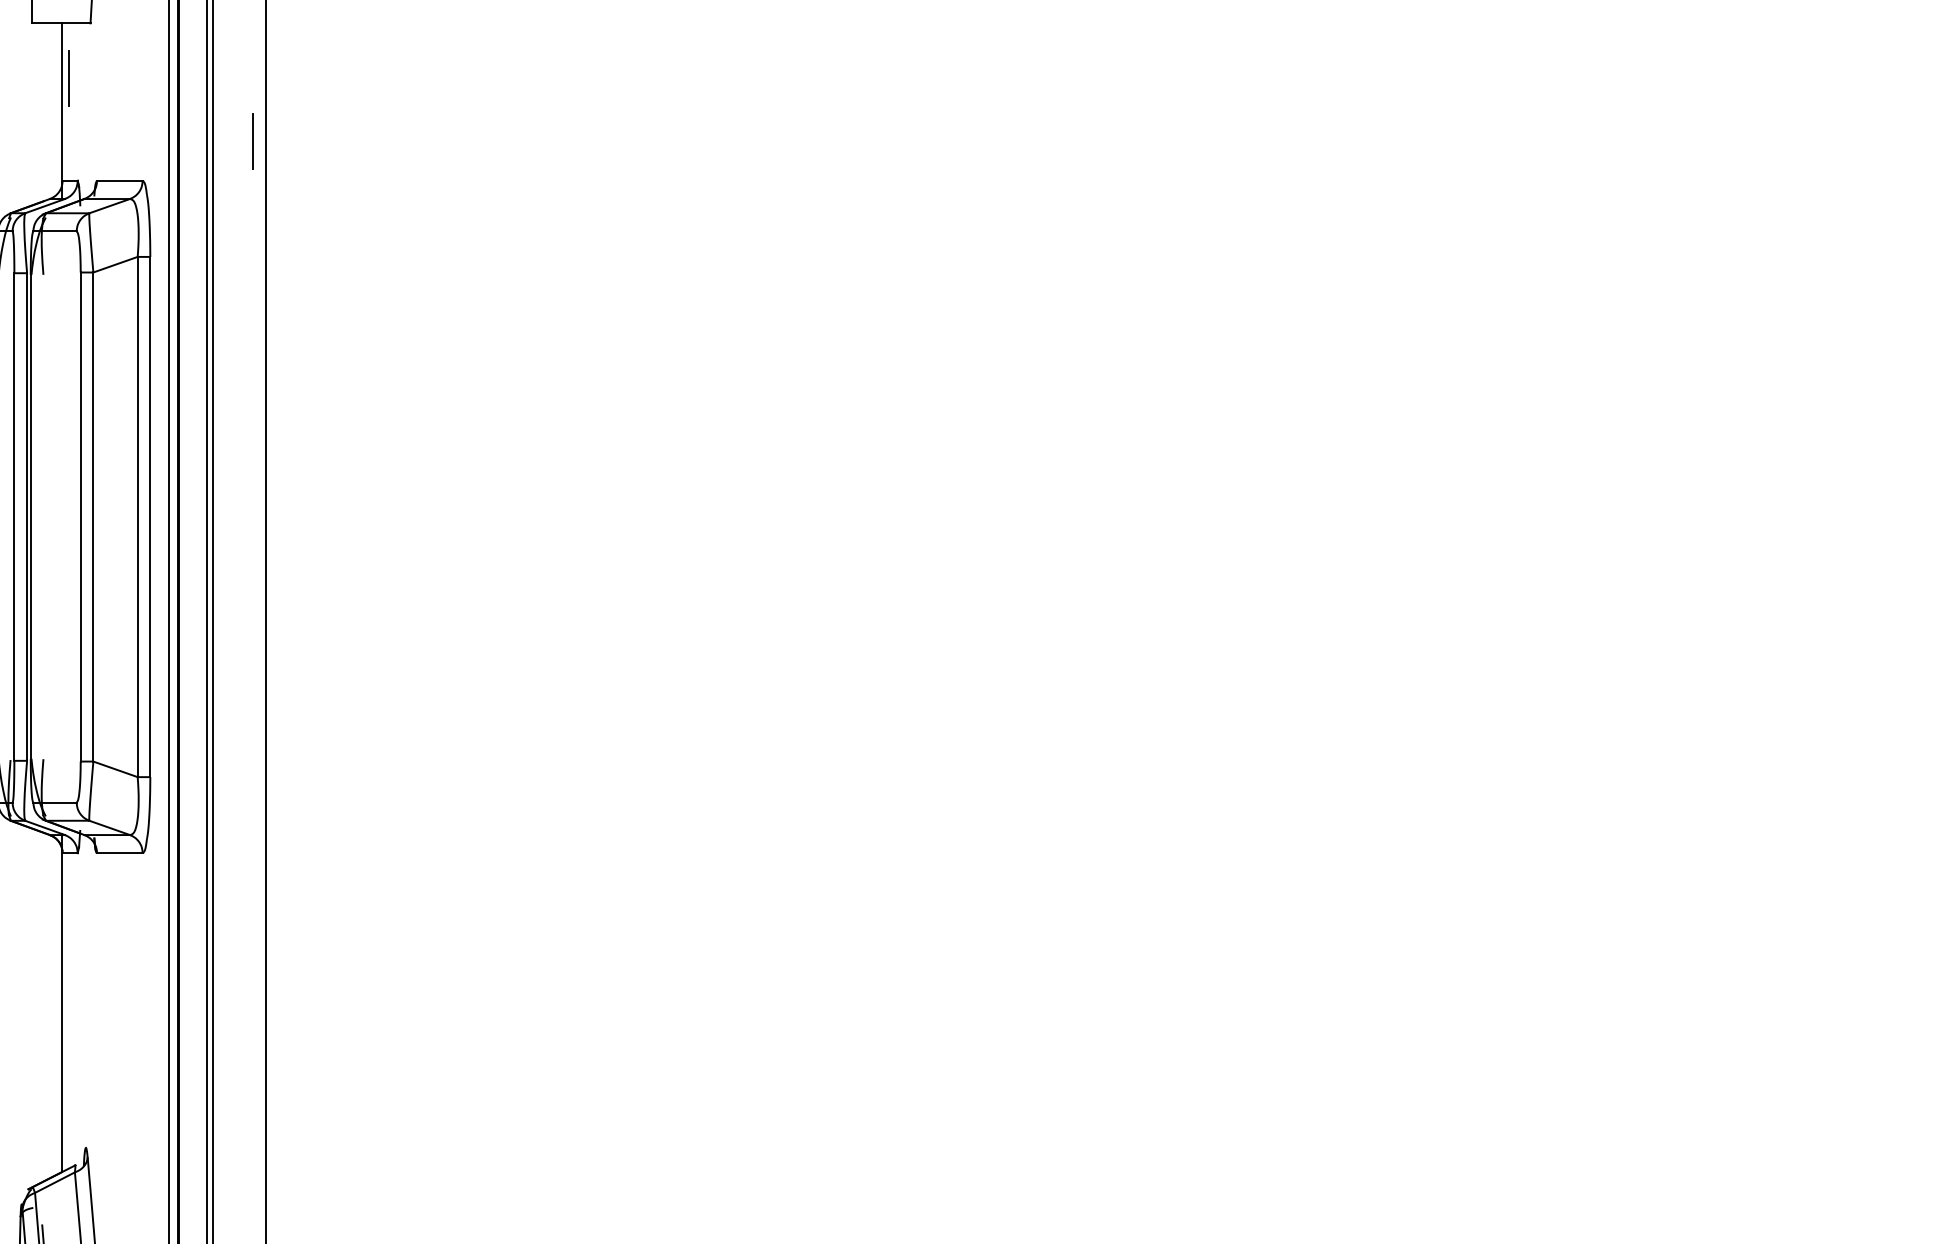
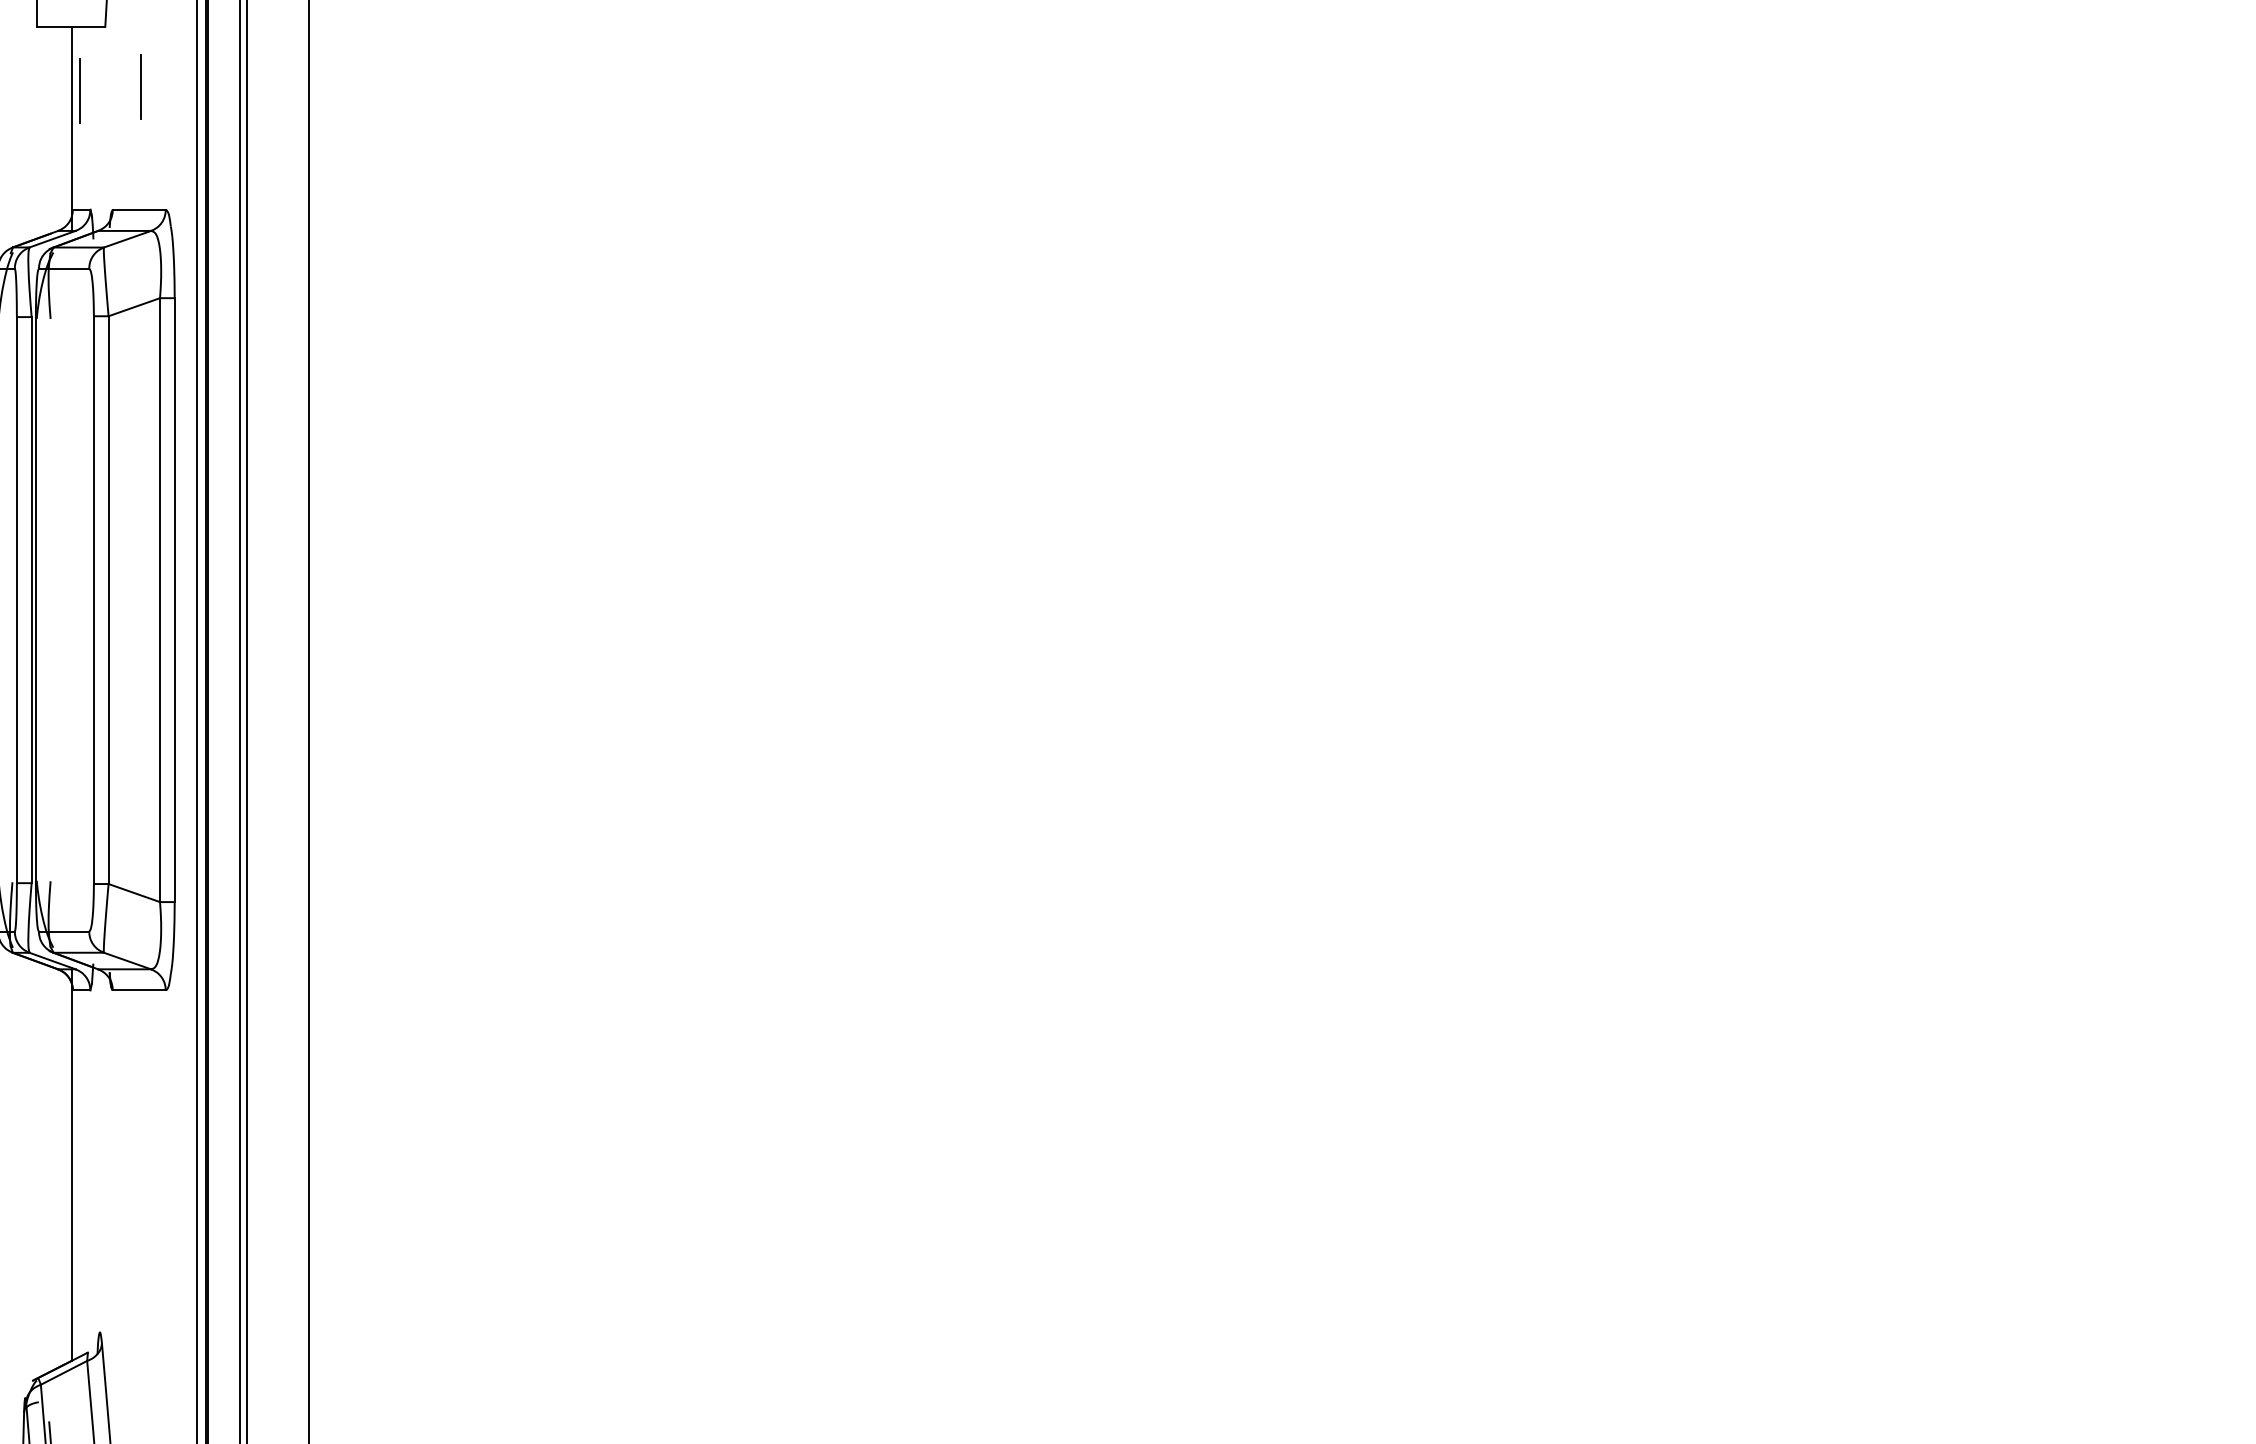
line: (252, 140) -> (140, 86), moved

